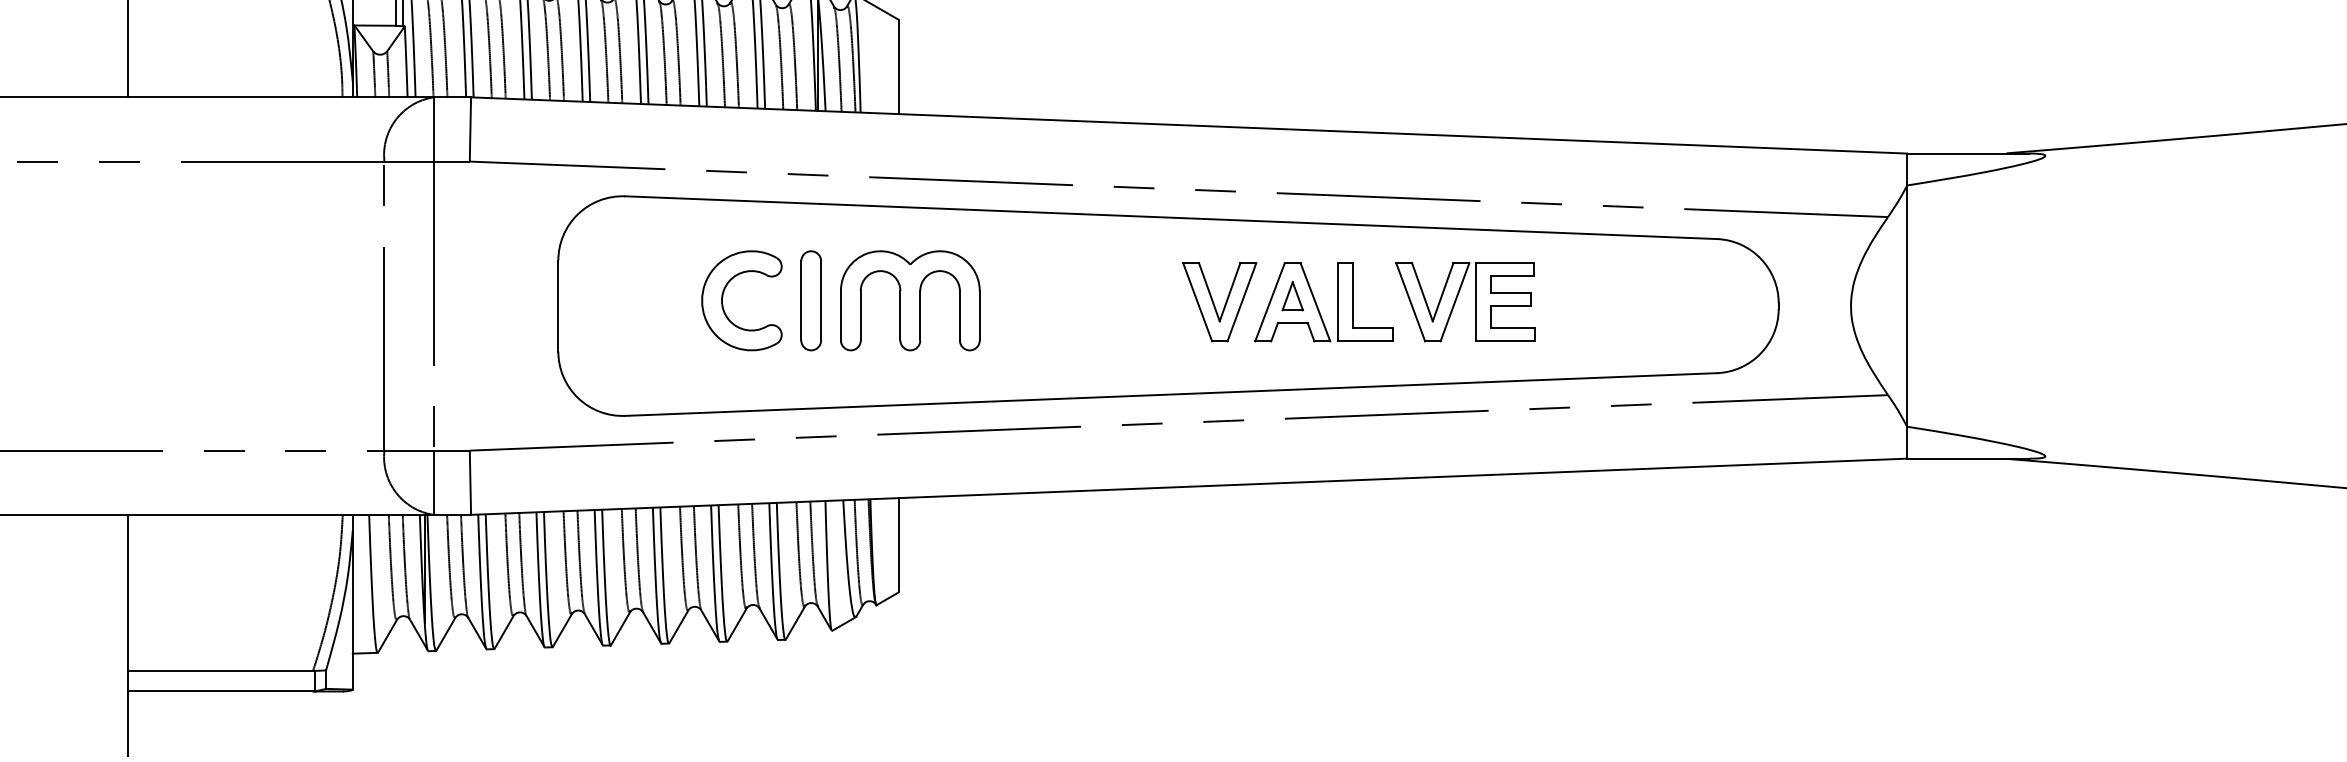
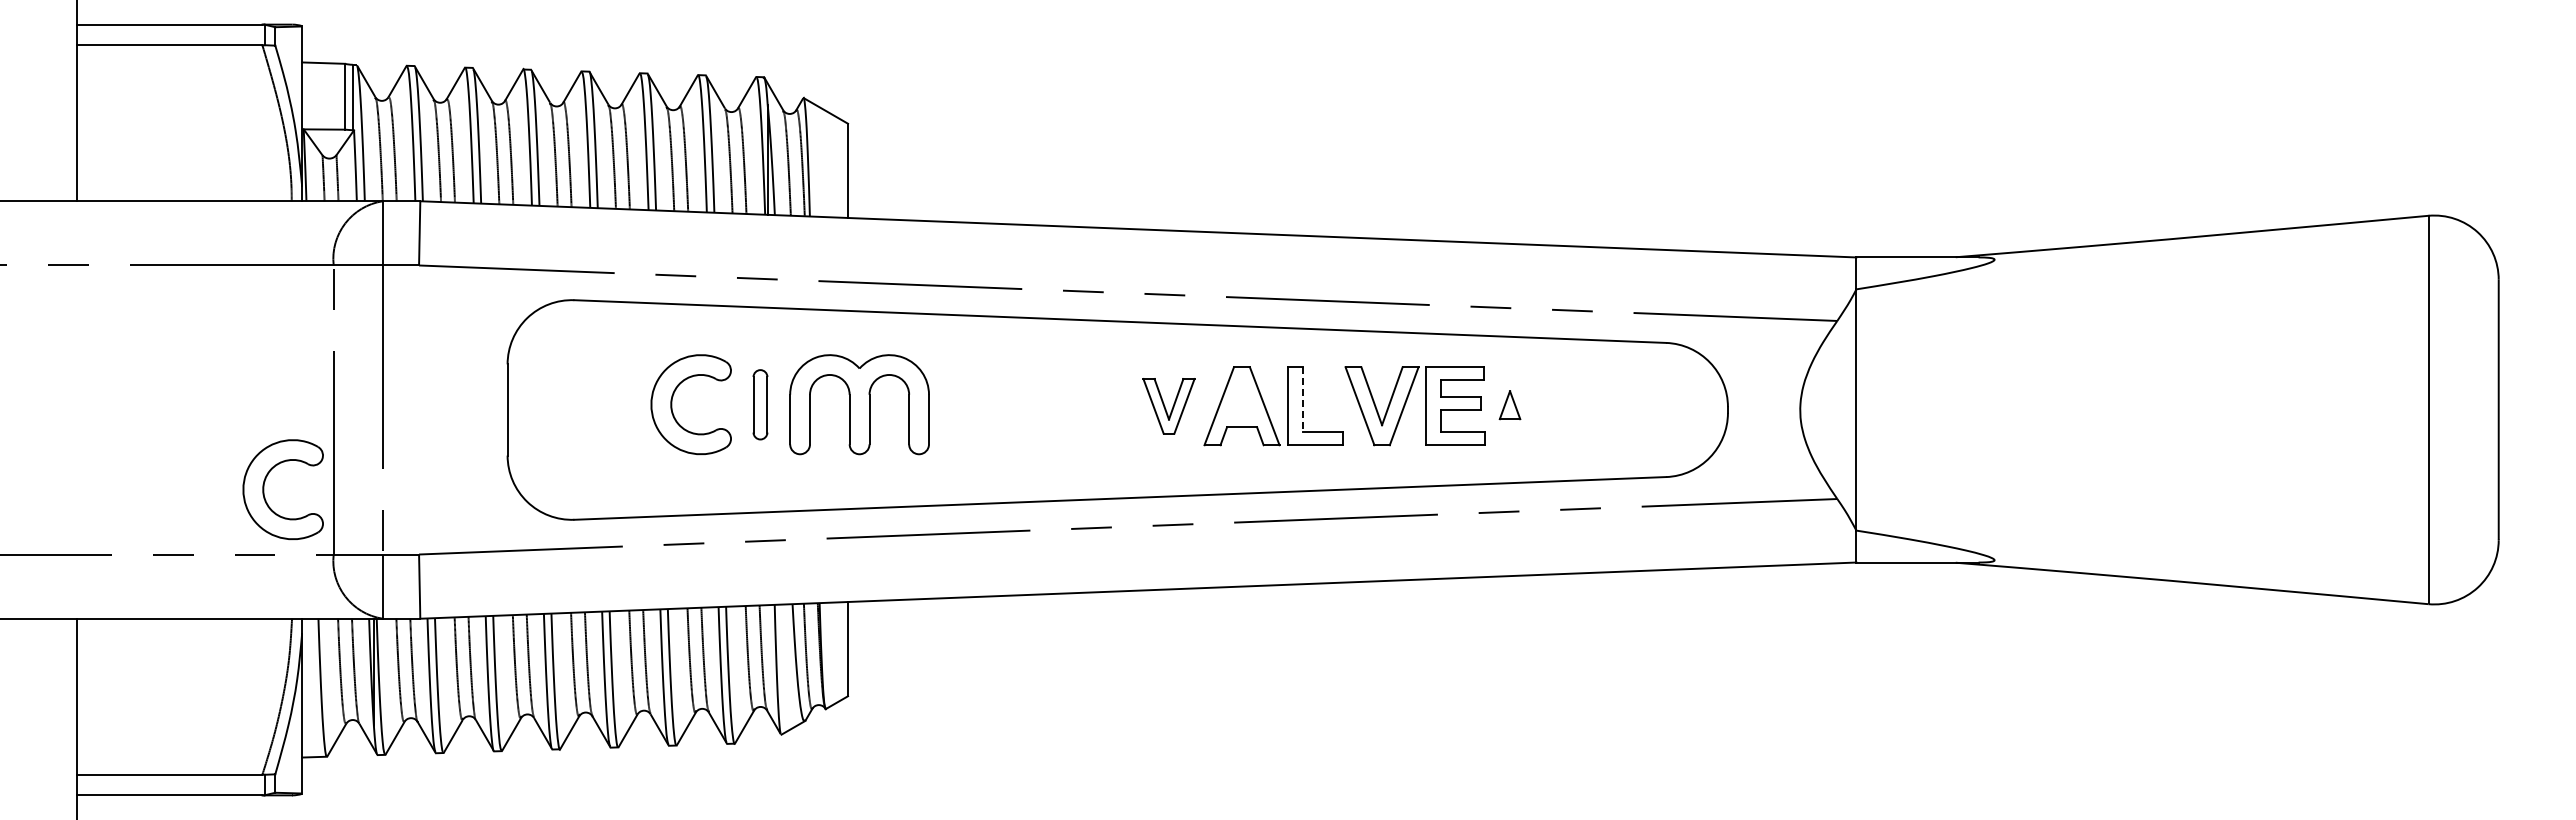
line: (1353, 295) -> (1302, 399), solid -> dashed
part: (1292, 296) -> (1509, 405), moved
part: (811, 300) -> (760, 404), size x0.7
part: (1219, 302) -> (1168, 406), size x0.7
part: (315, 385) -> (264, 489), added

